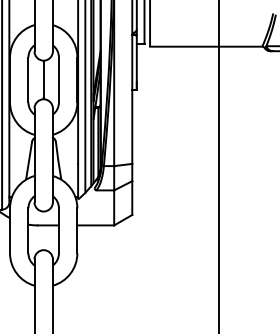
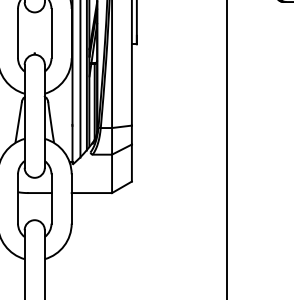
line: (43, 78) -> (34, 31), removed

